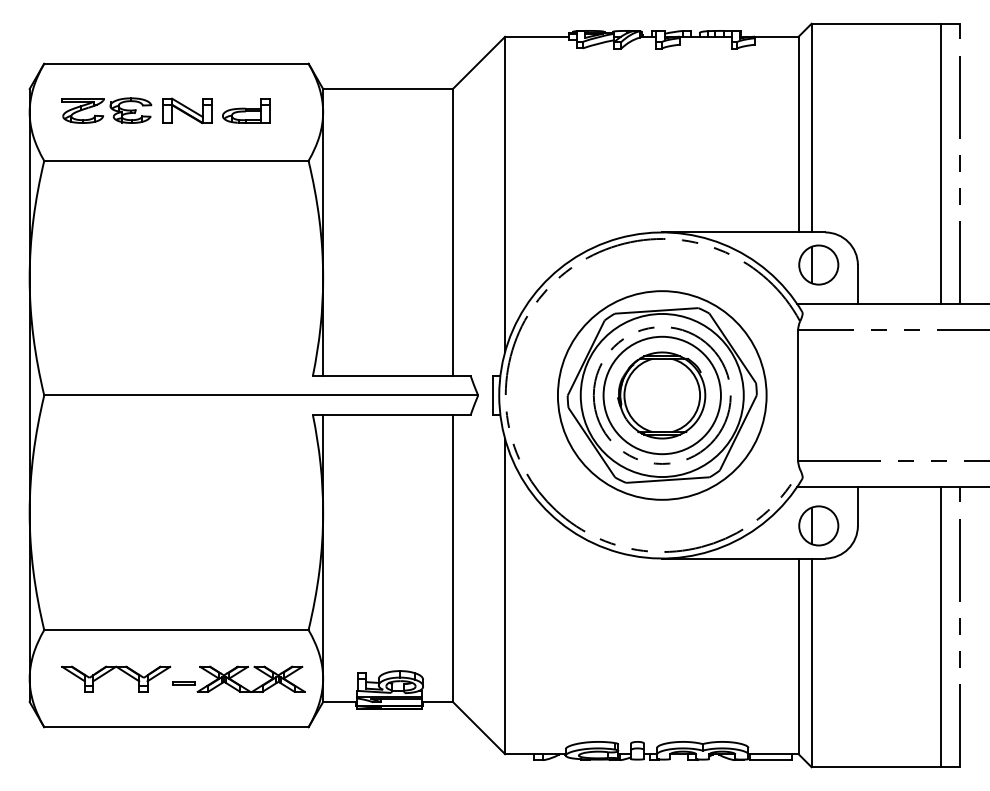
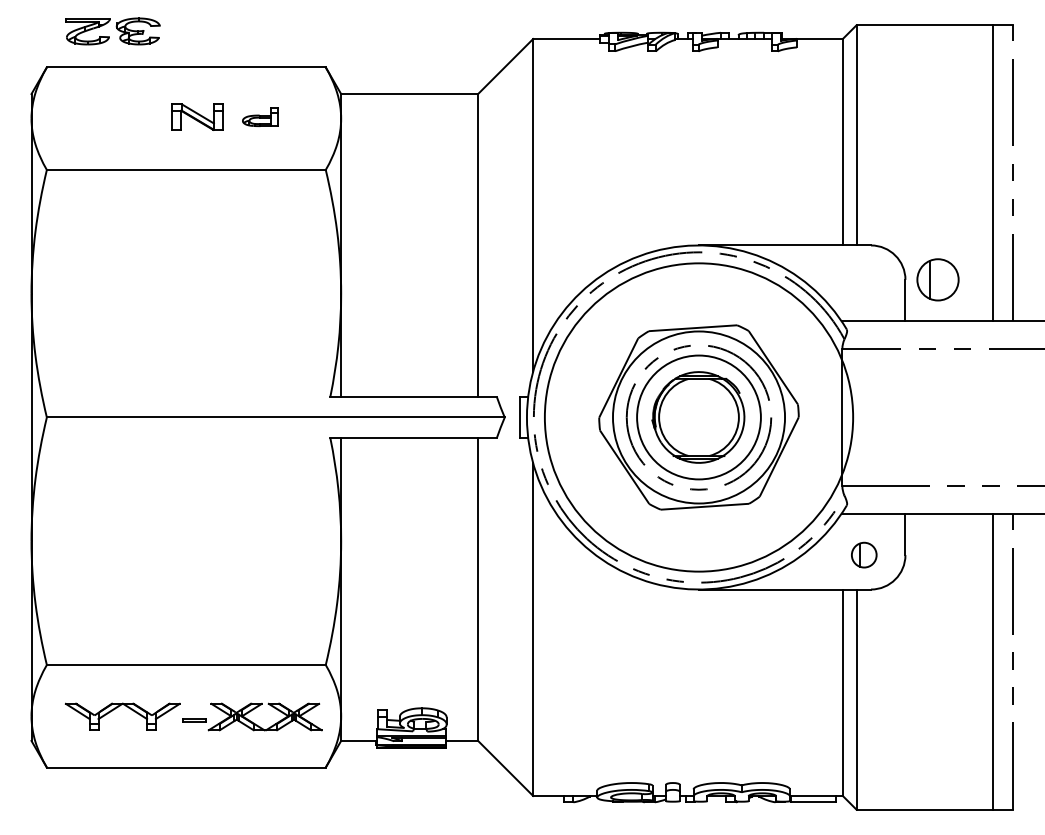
part: (106, 110) -> (112, 31), moved
part: (246, 110) -> (260, 116), size x0.7
part: (818, 264) -> (937, 279), moved
circle: (661, 395) -> (698, 417), size x1.4
part: (818, 525) -> (863, 554), size x0.6

